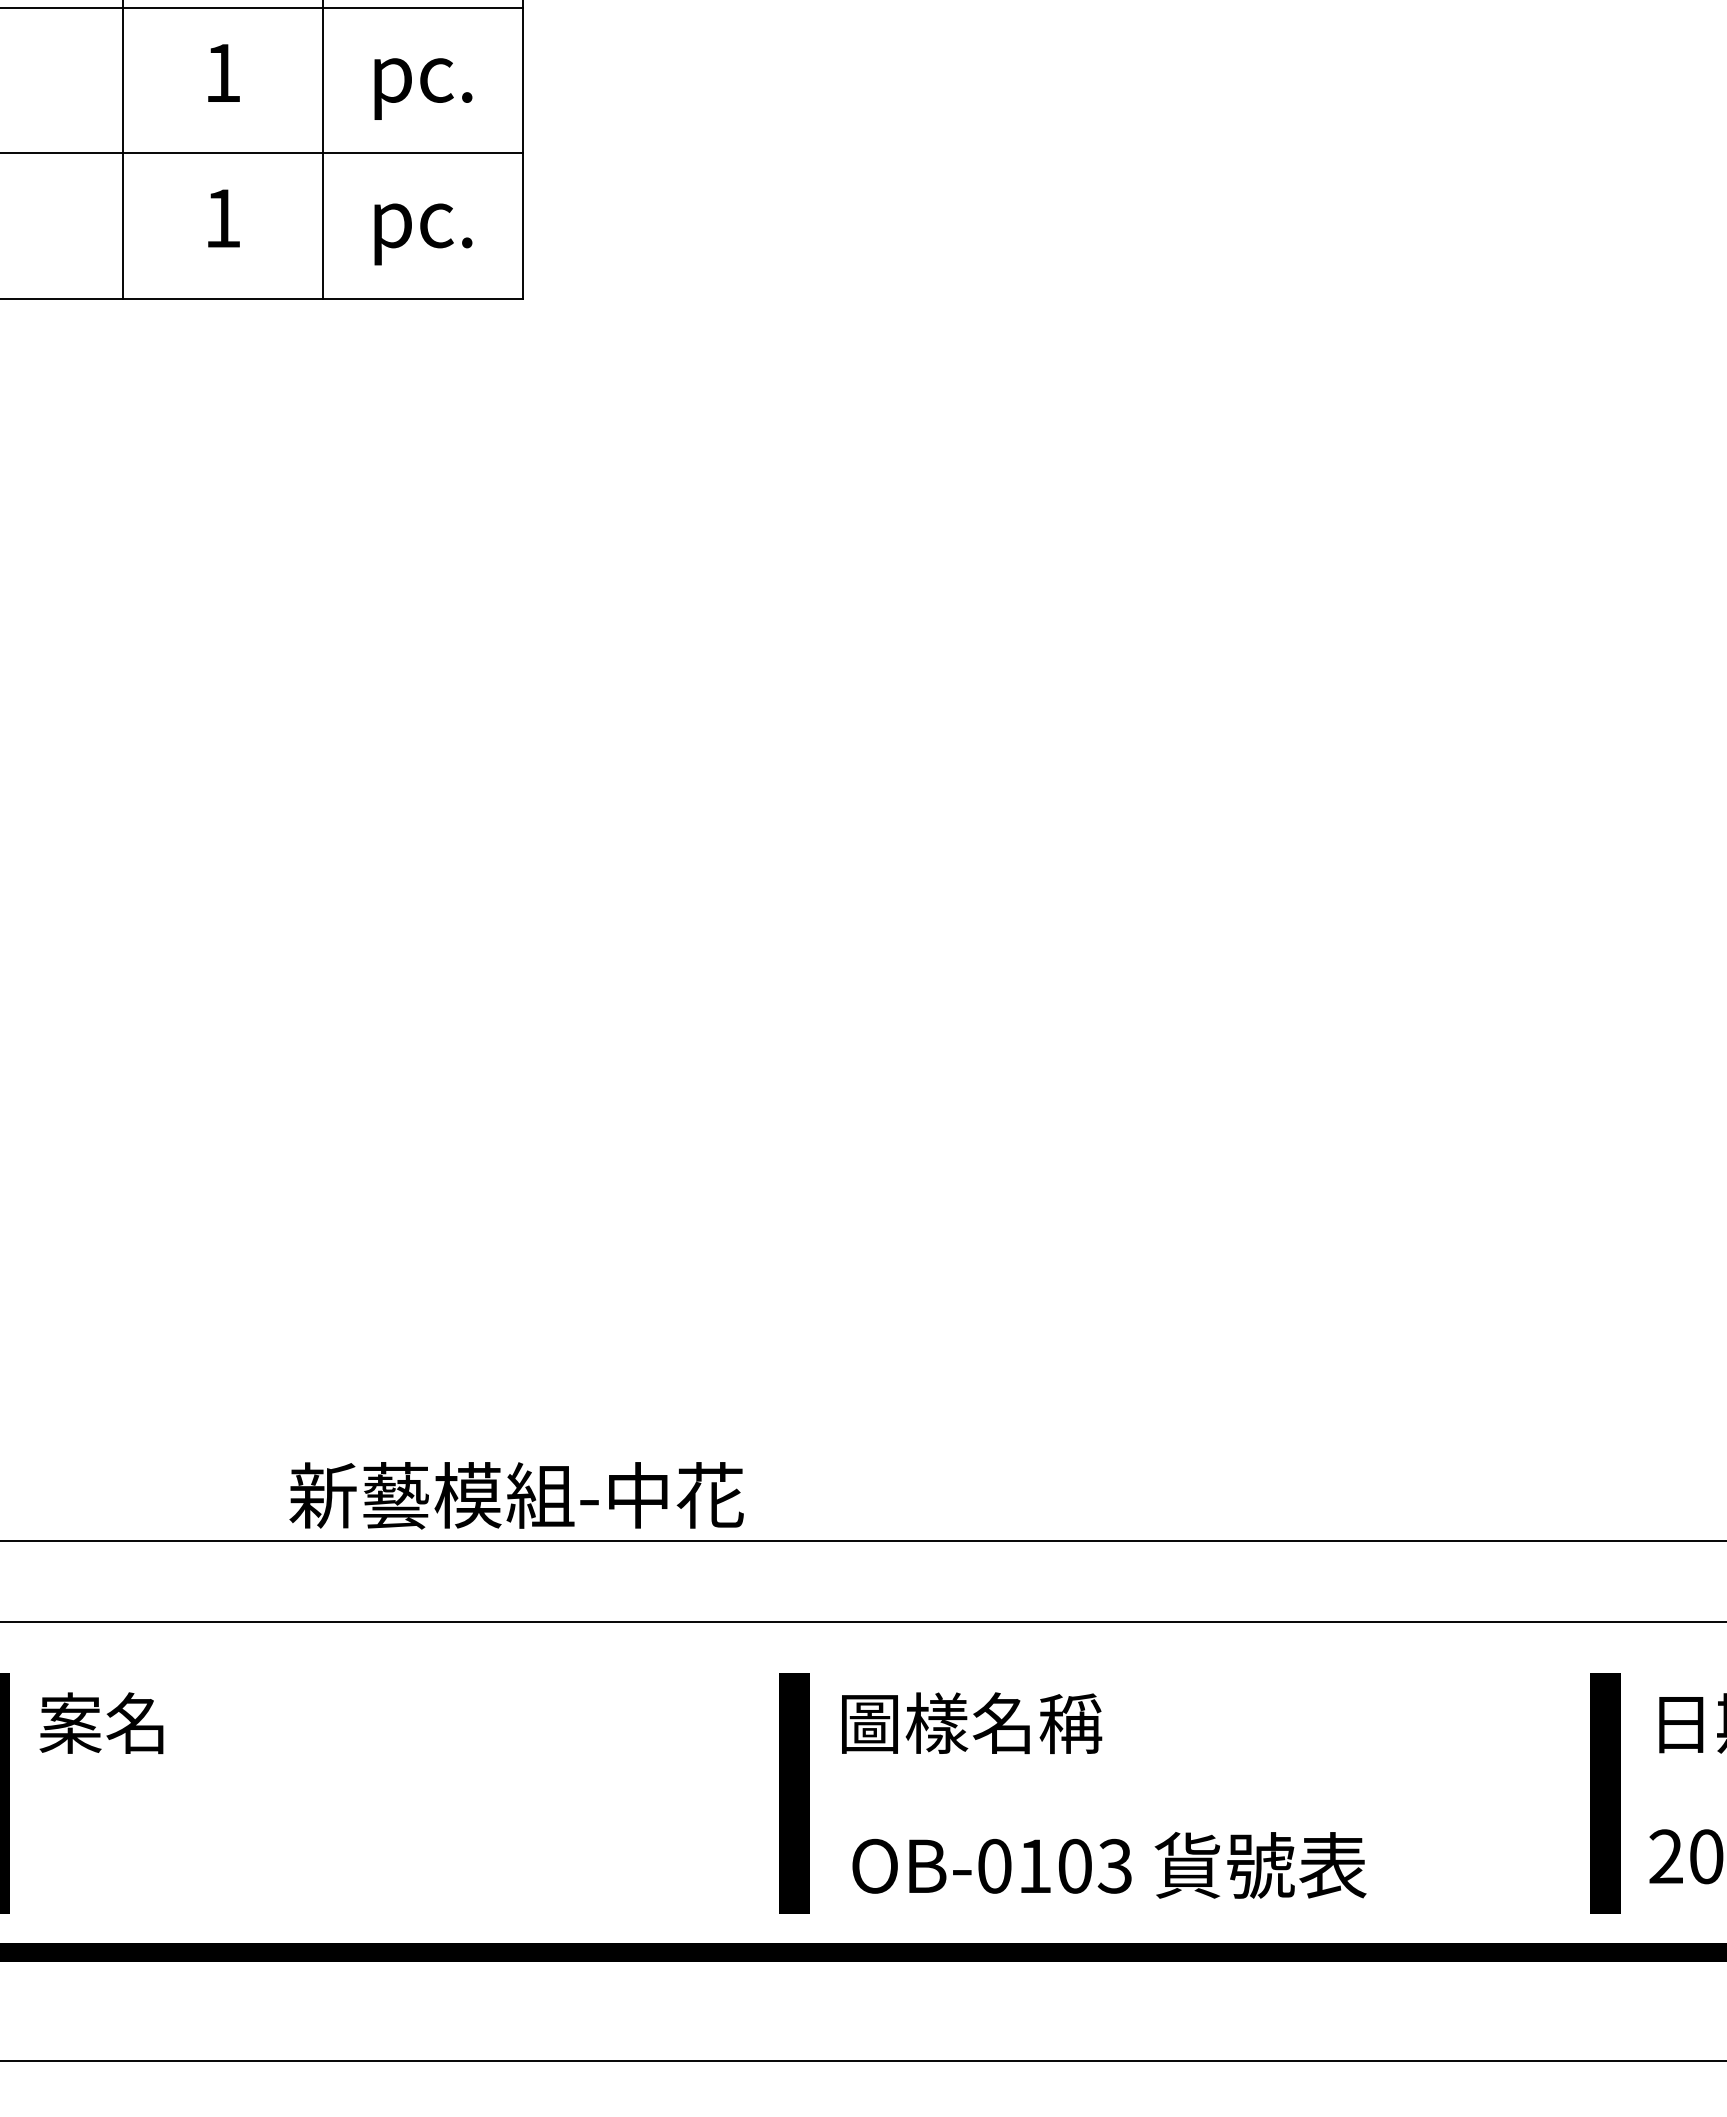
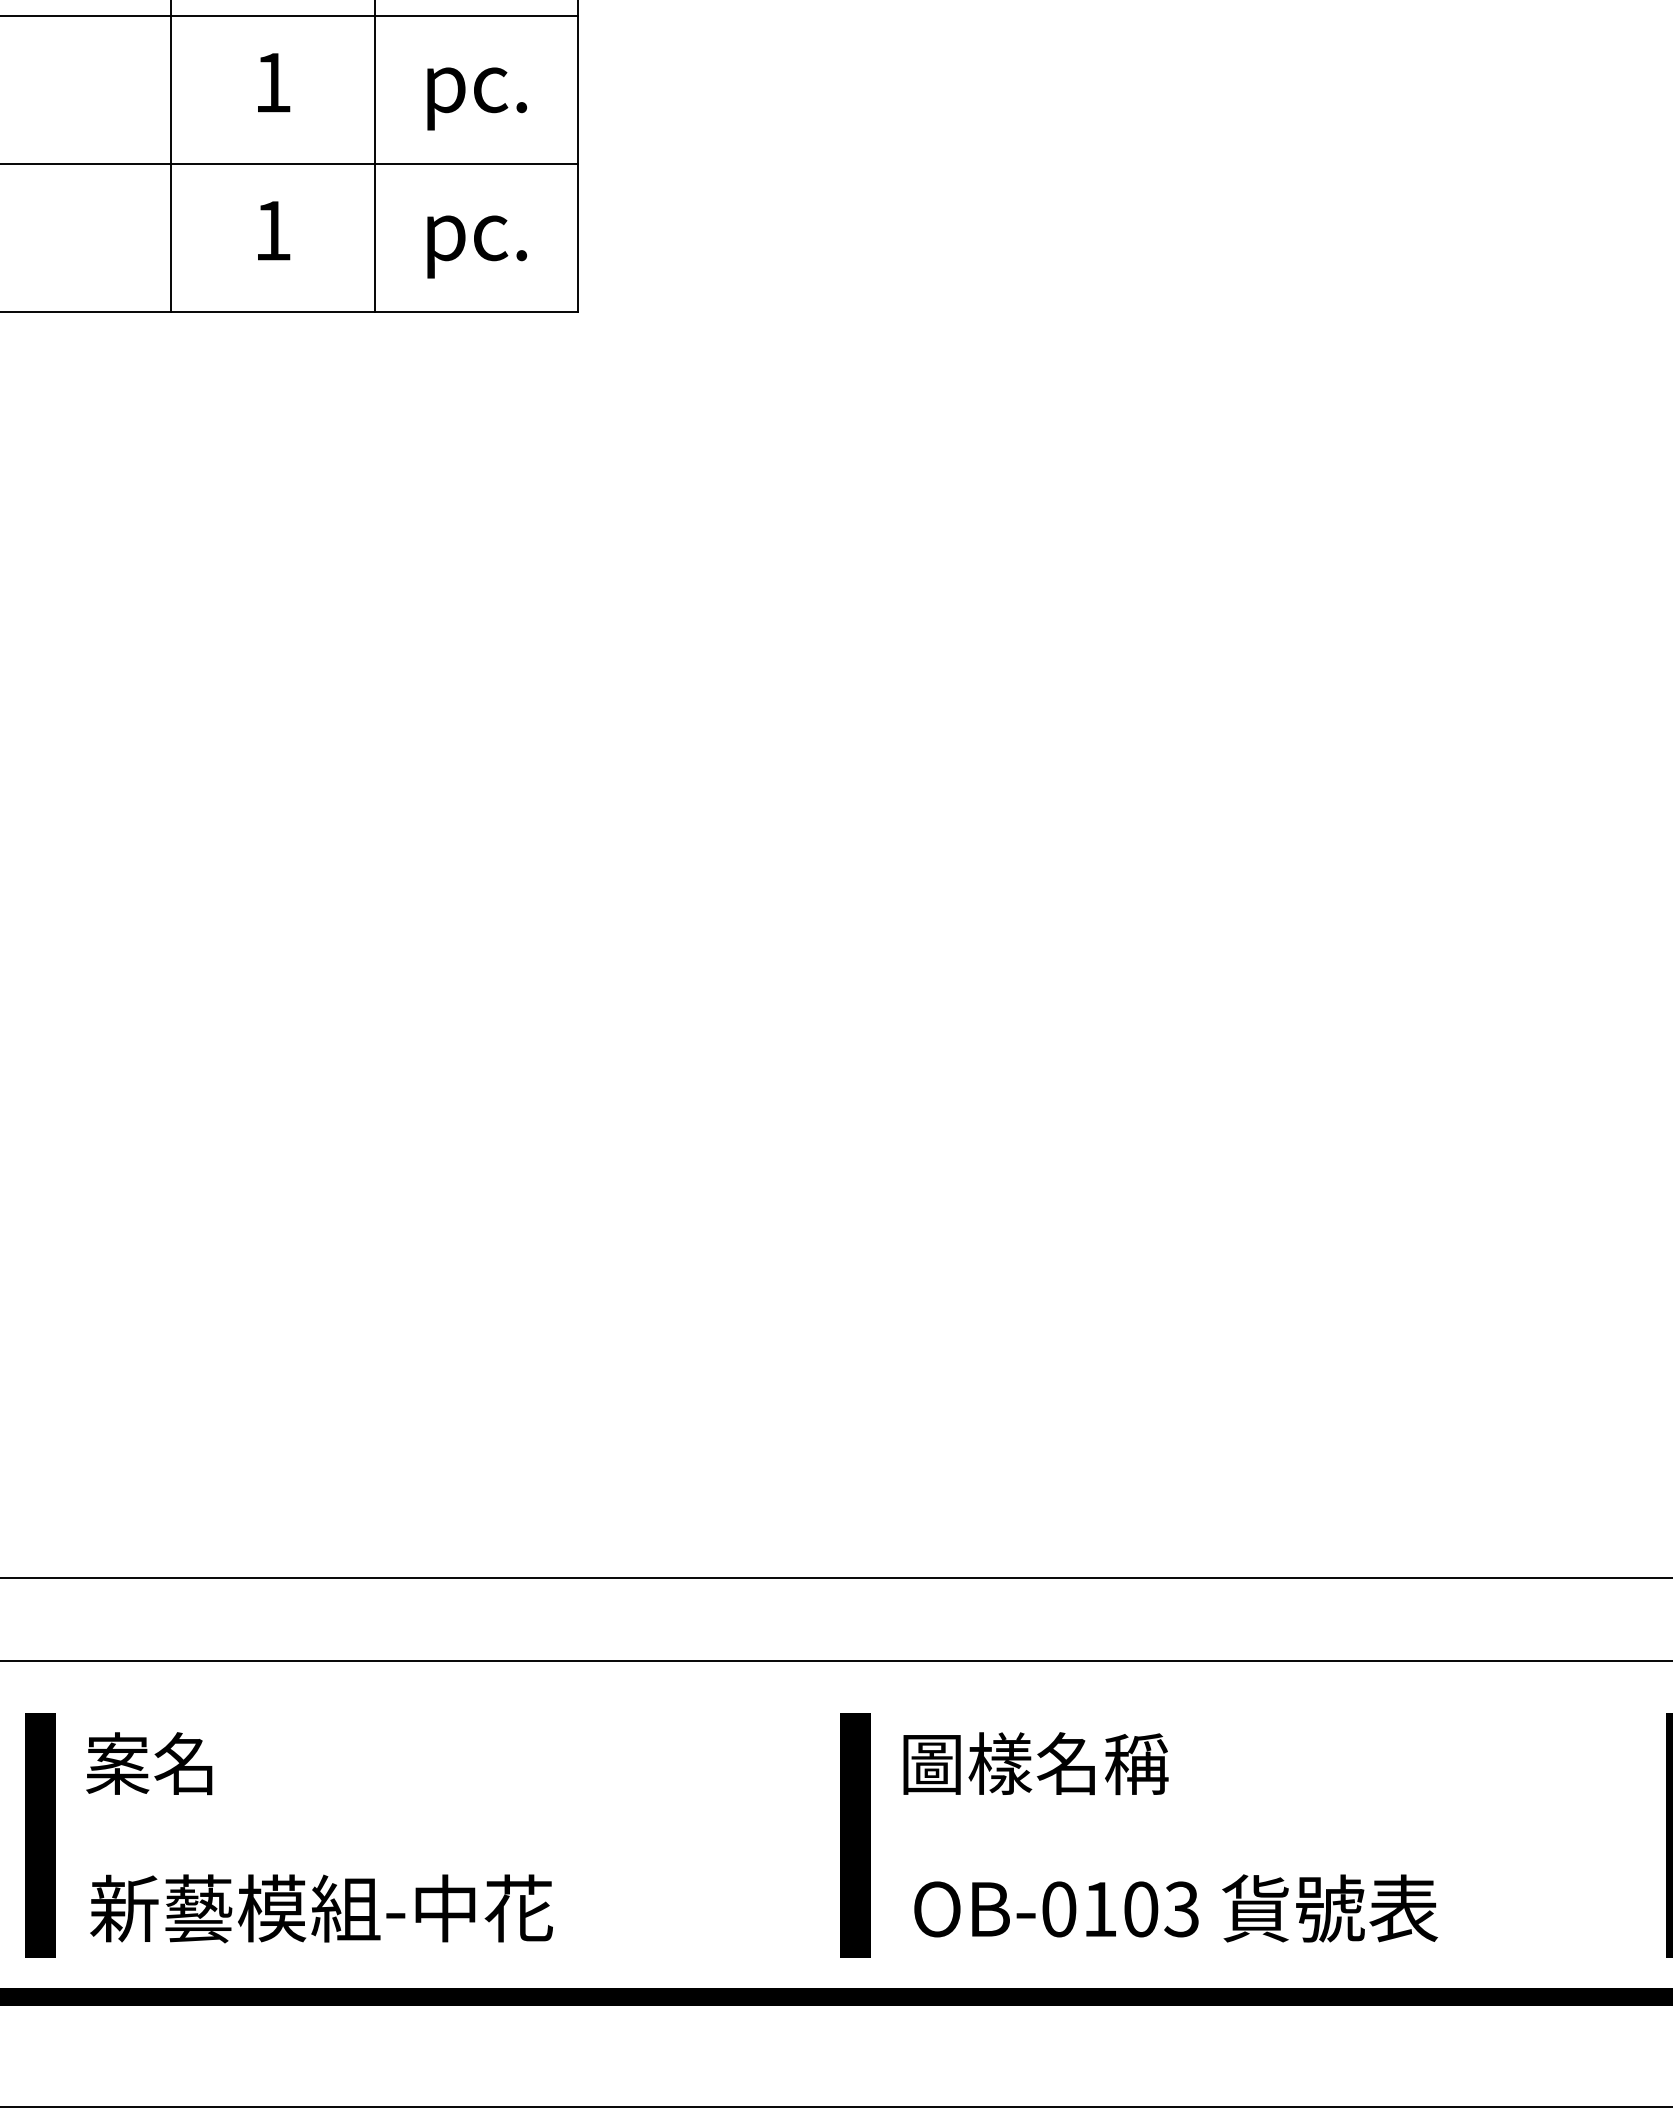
text: (516, 1495) -> (321, 1908), moved

